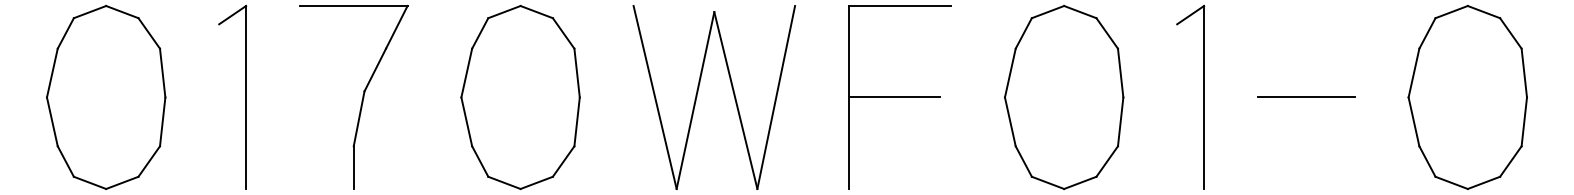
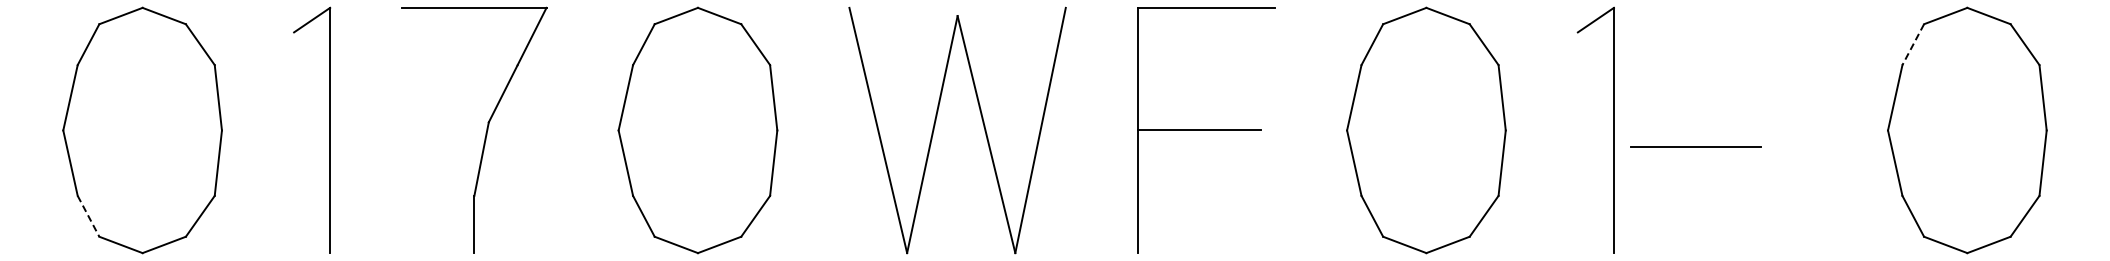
line: (1427, 34) -> (1913, 45), solid -> dashed
line: (1305, 96) -> (1695, 146), moved
line: (65, 161) -> (88, 216), solid -> dashed

